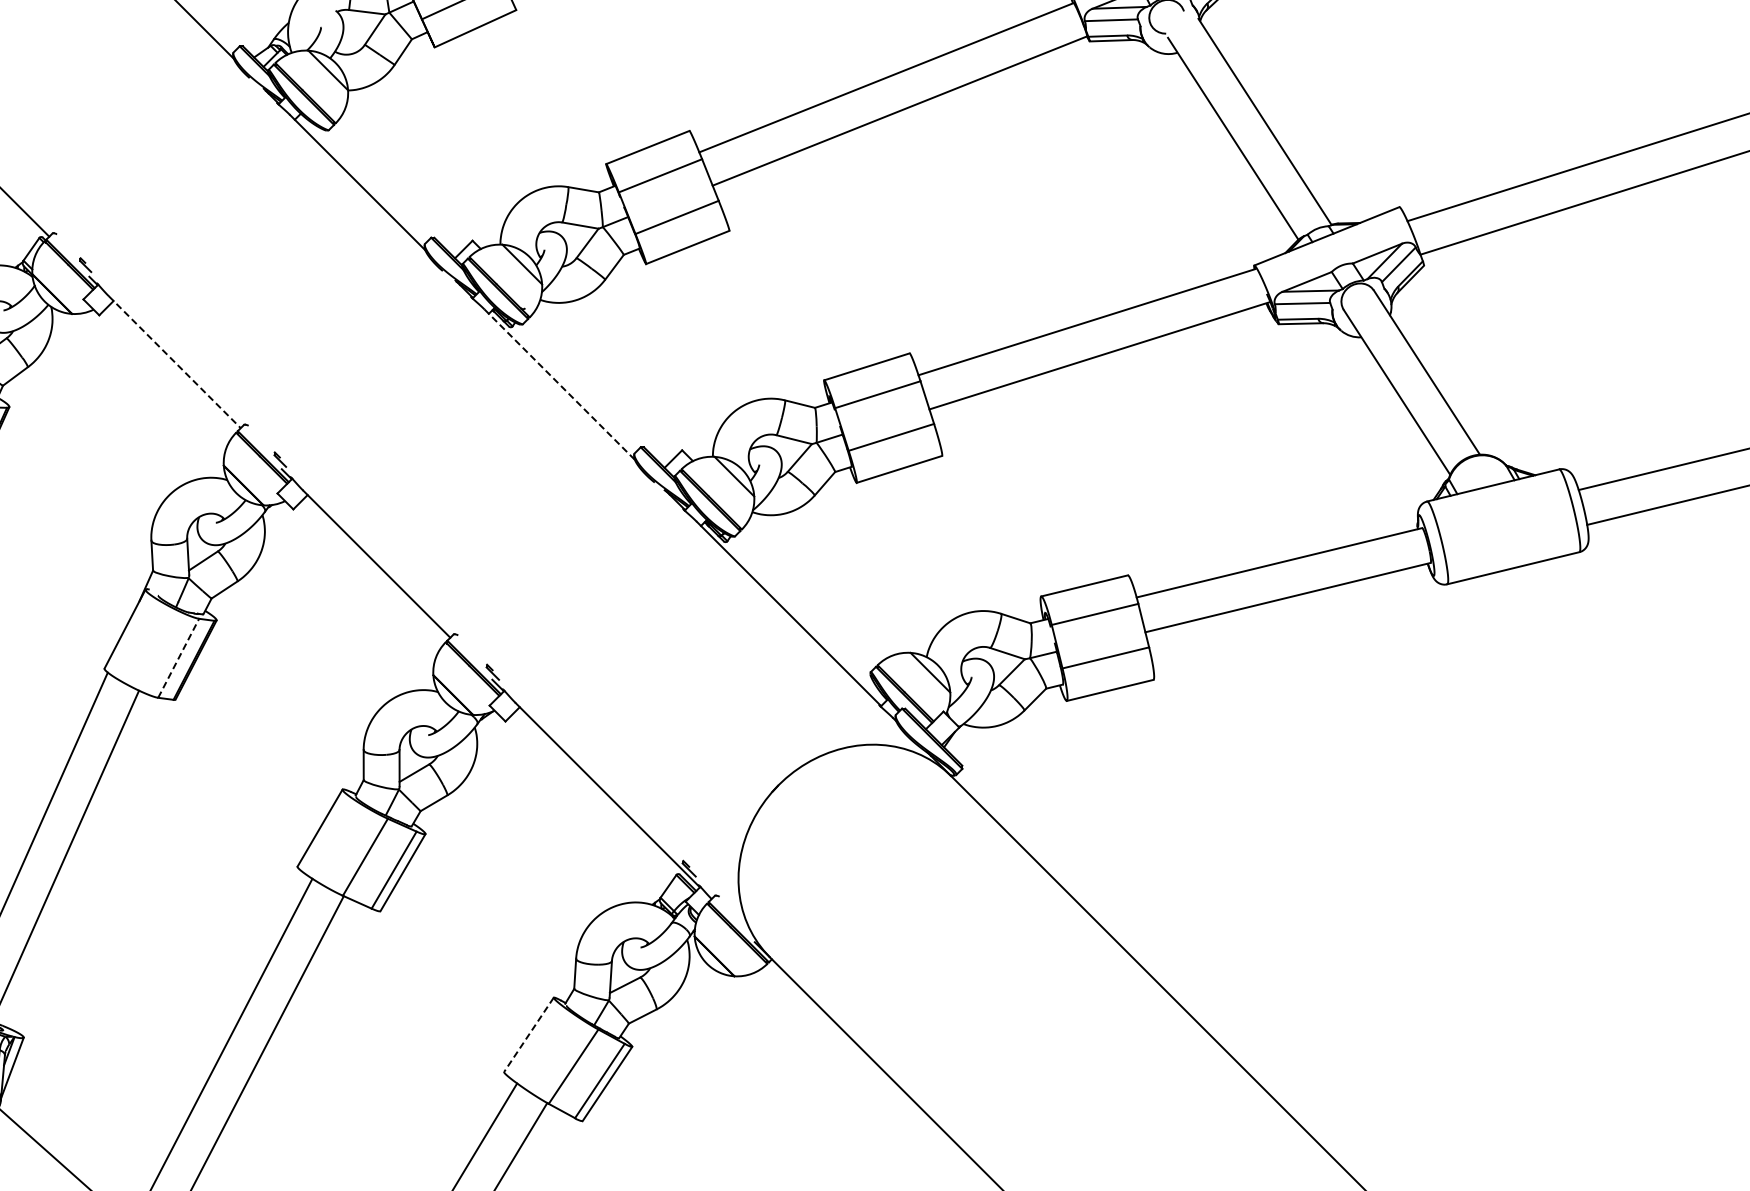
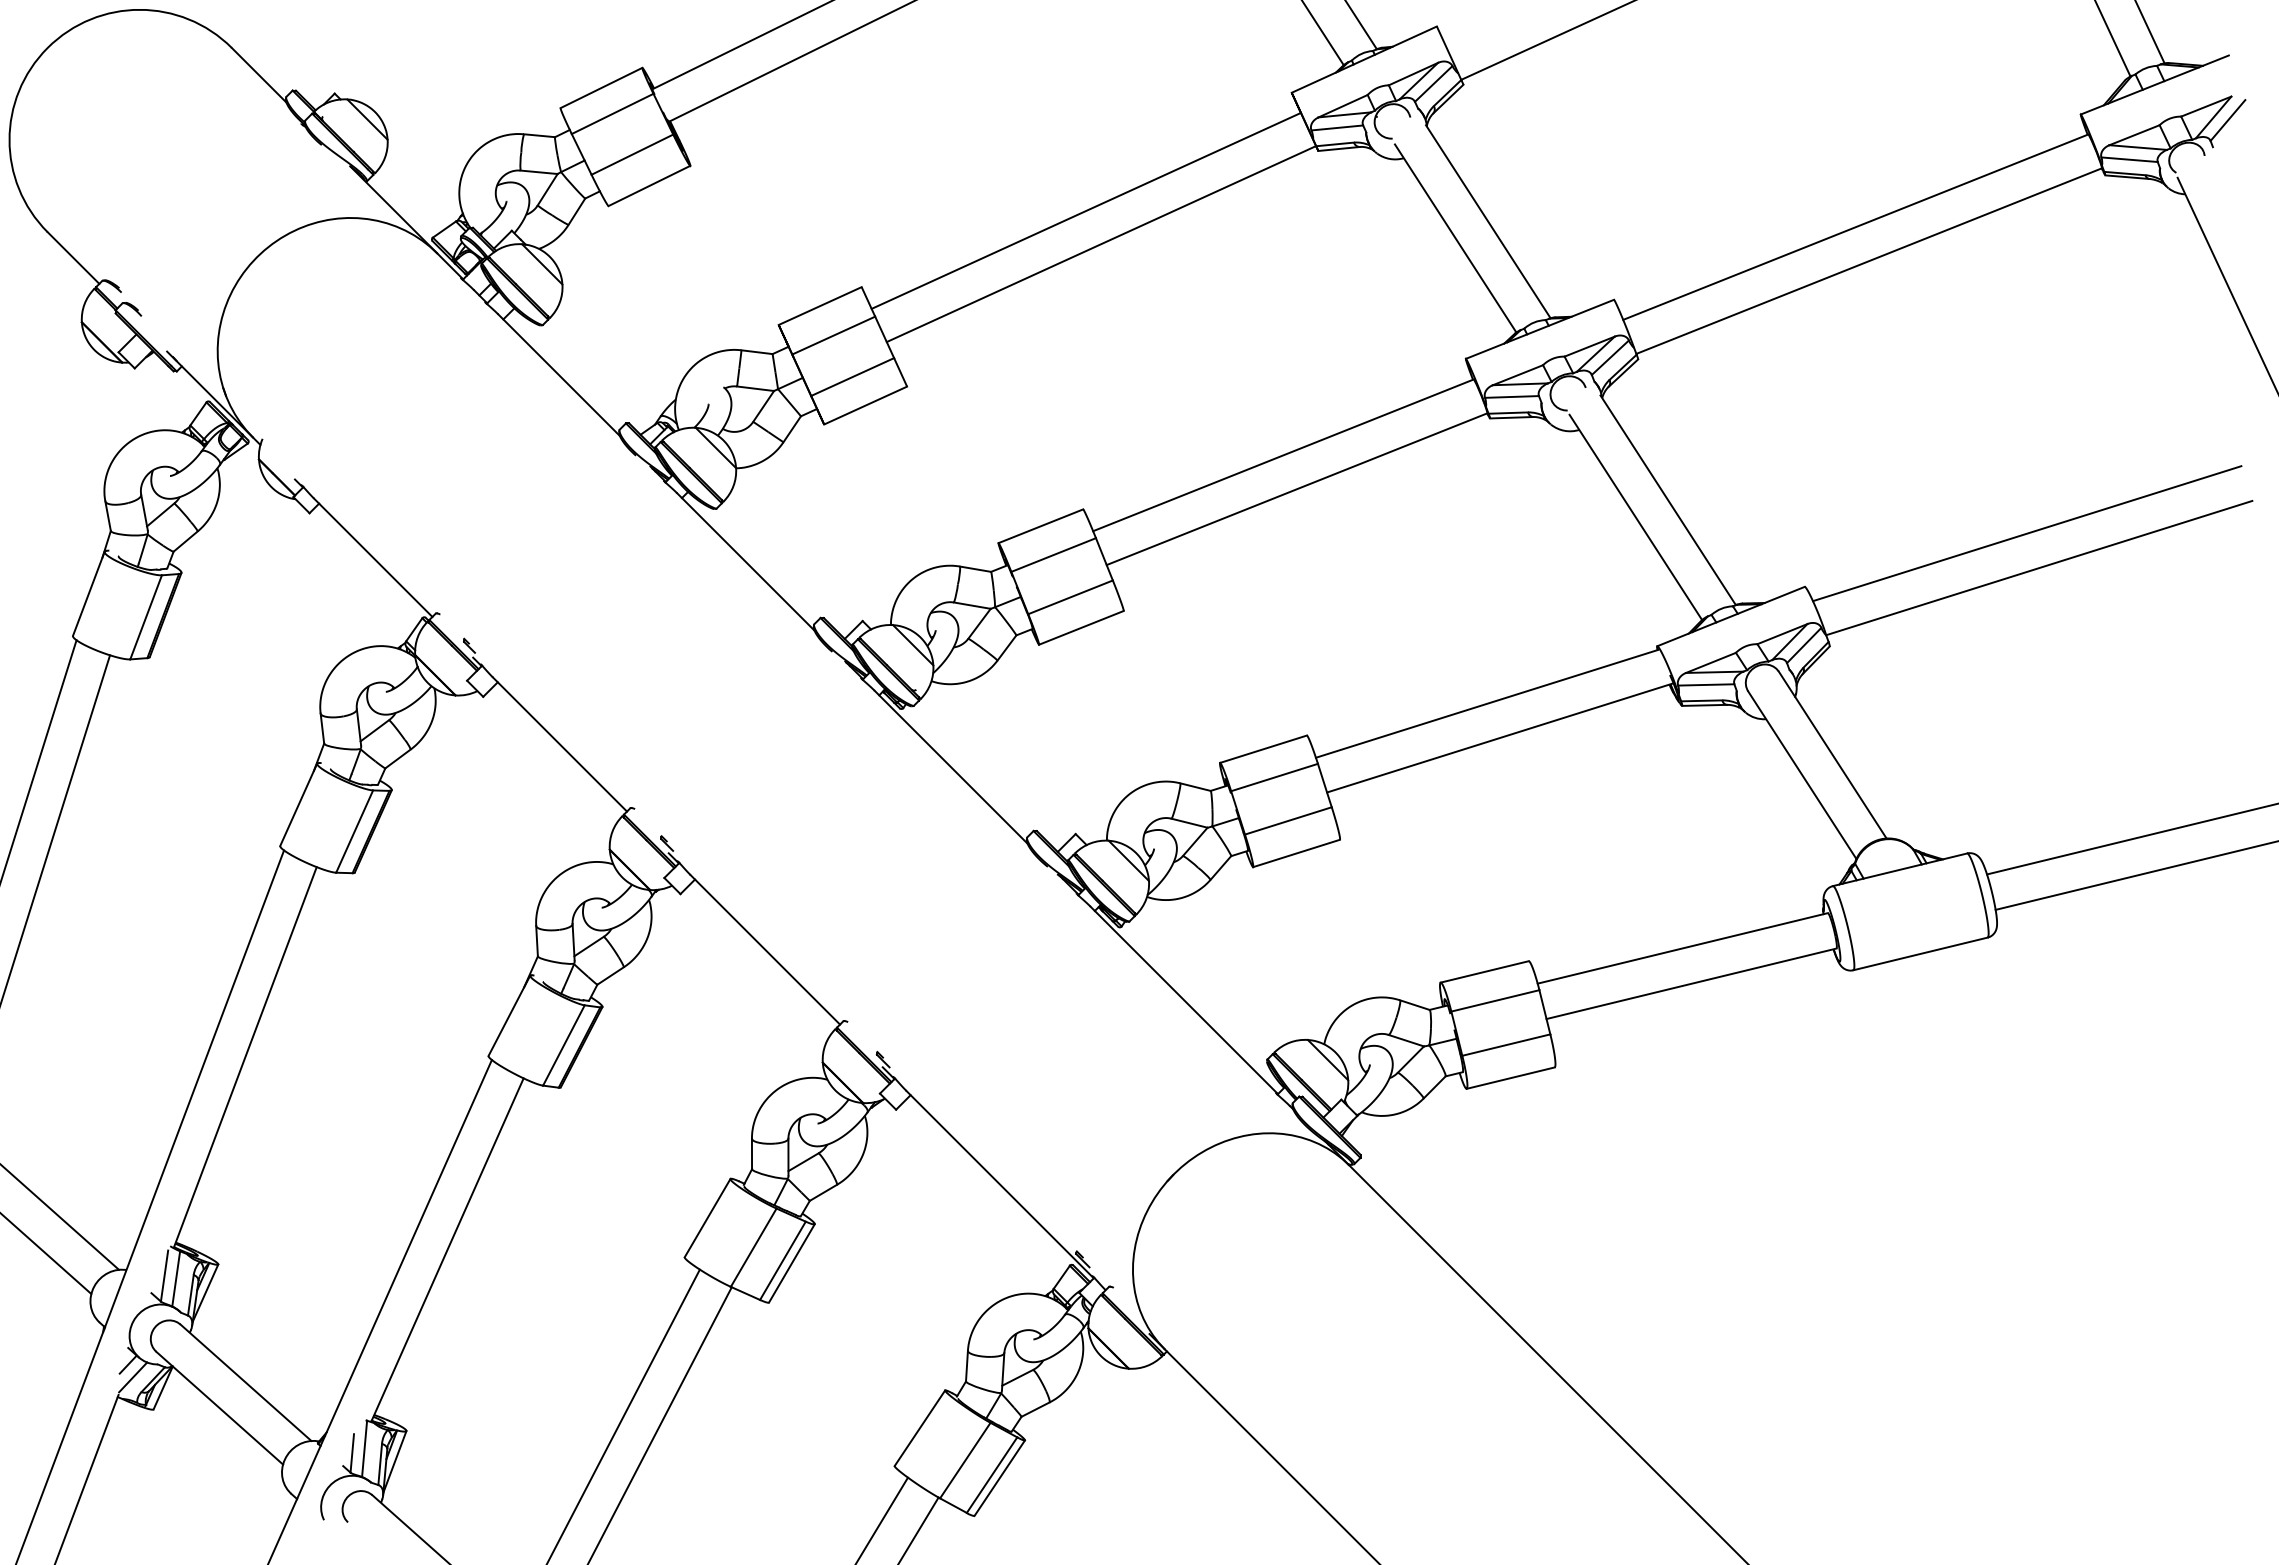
line: (175, 362) -> (560, 744), dashed -> solid
line: (559, 383) -> (950, 766), dashed -> solid
line: (179, 658) -> (564, 1045), dashed -> solid
line: (528, 1035) -> (919, 1428), dashed -> solid

